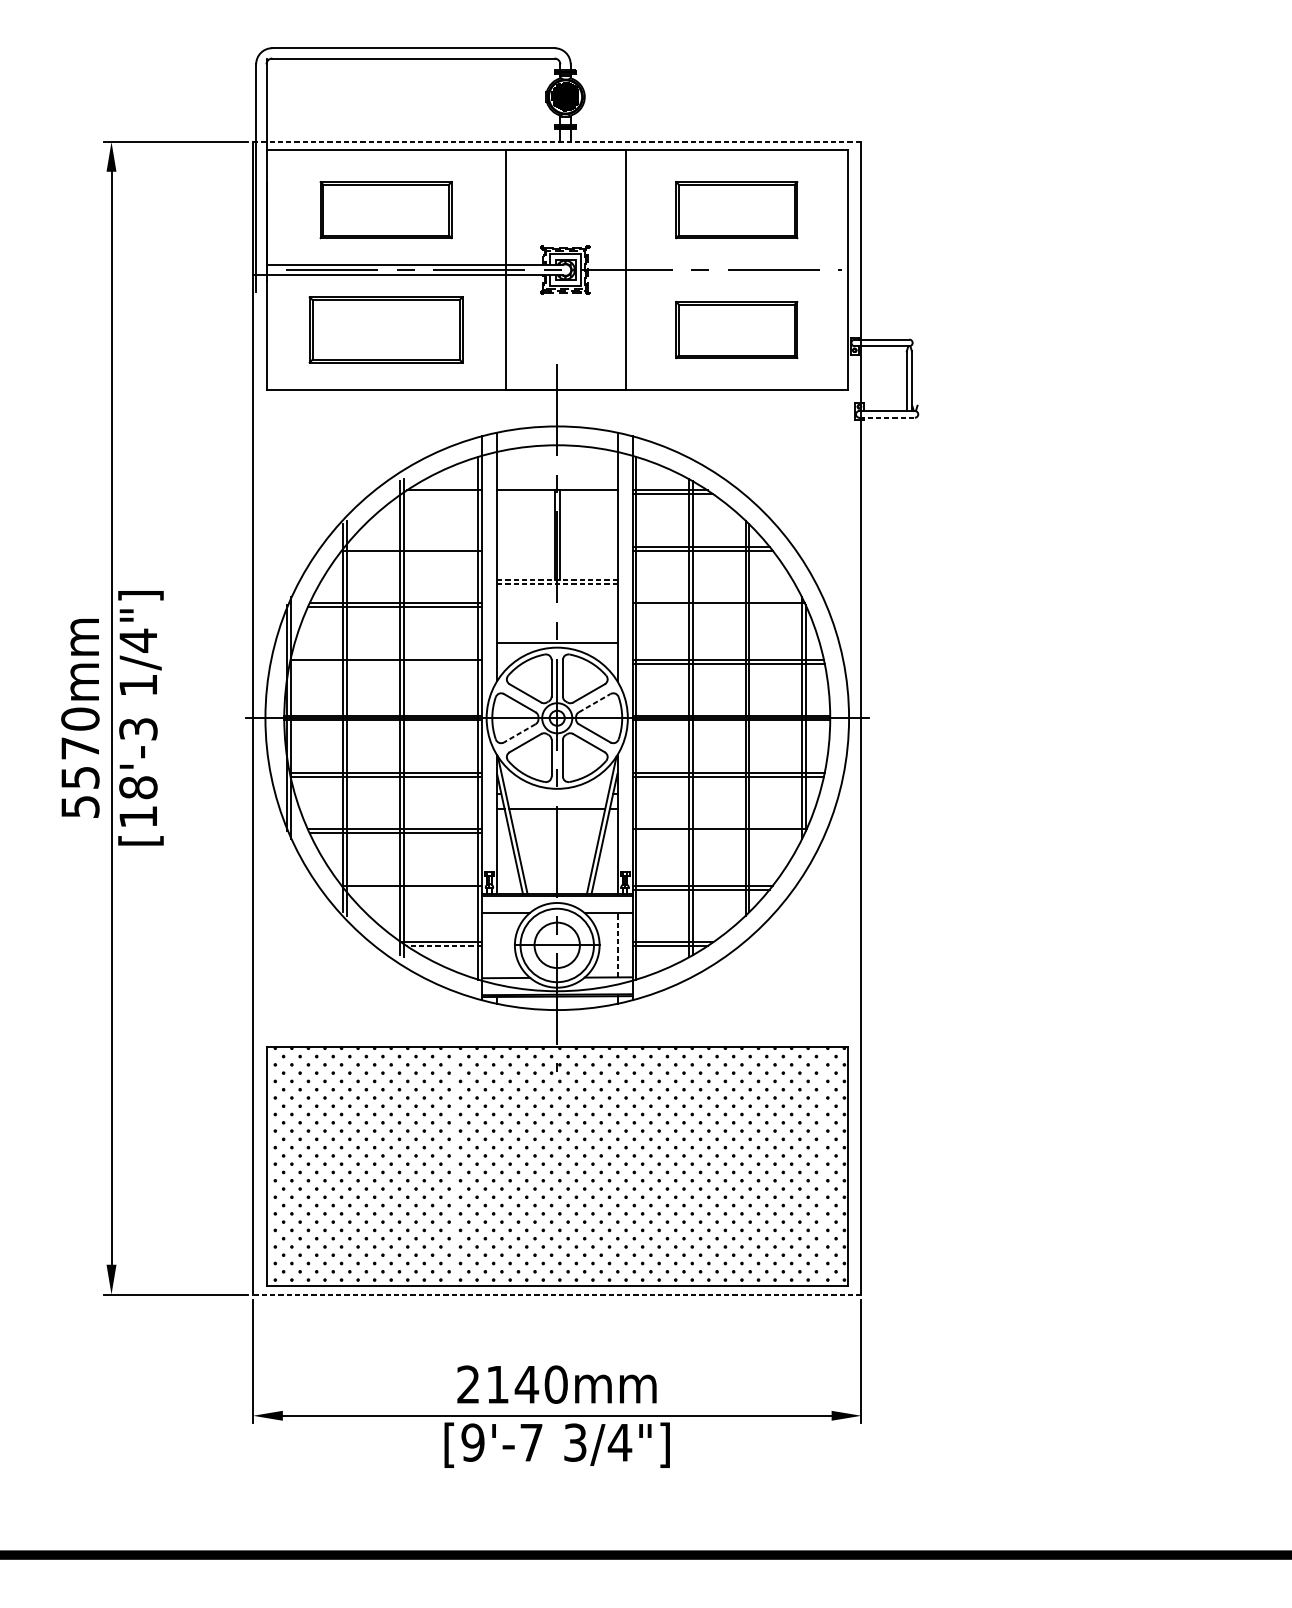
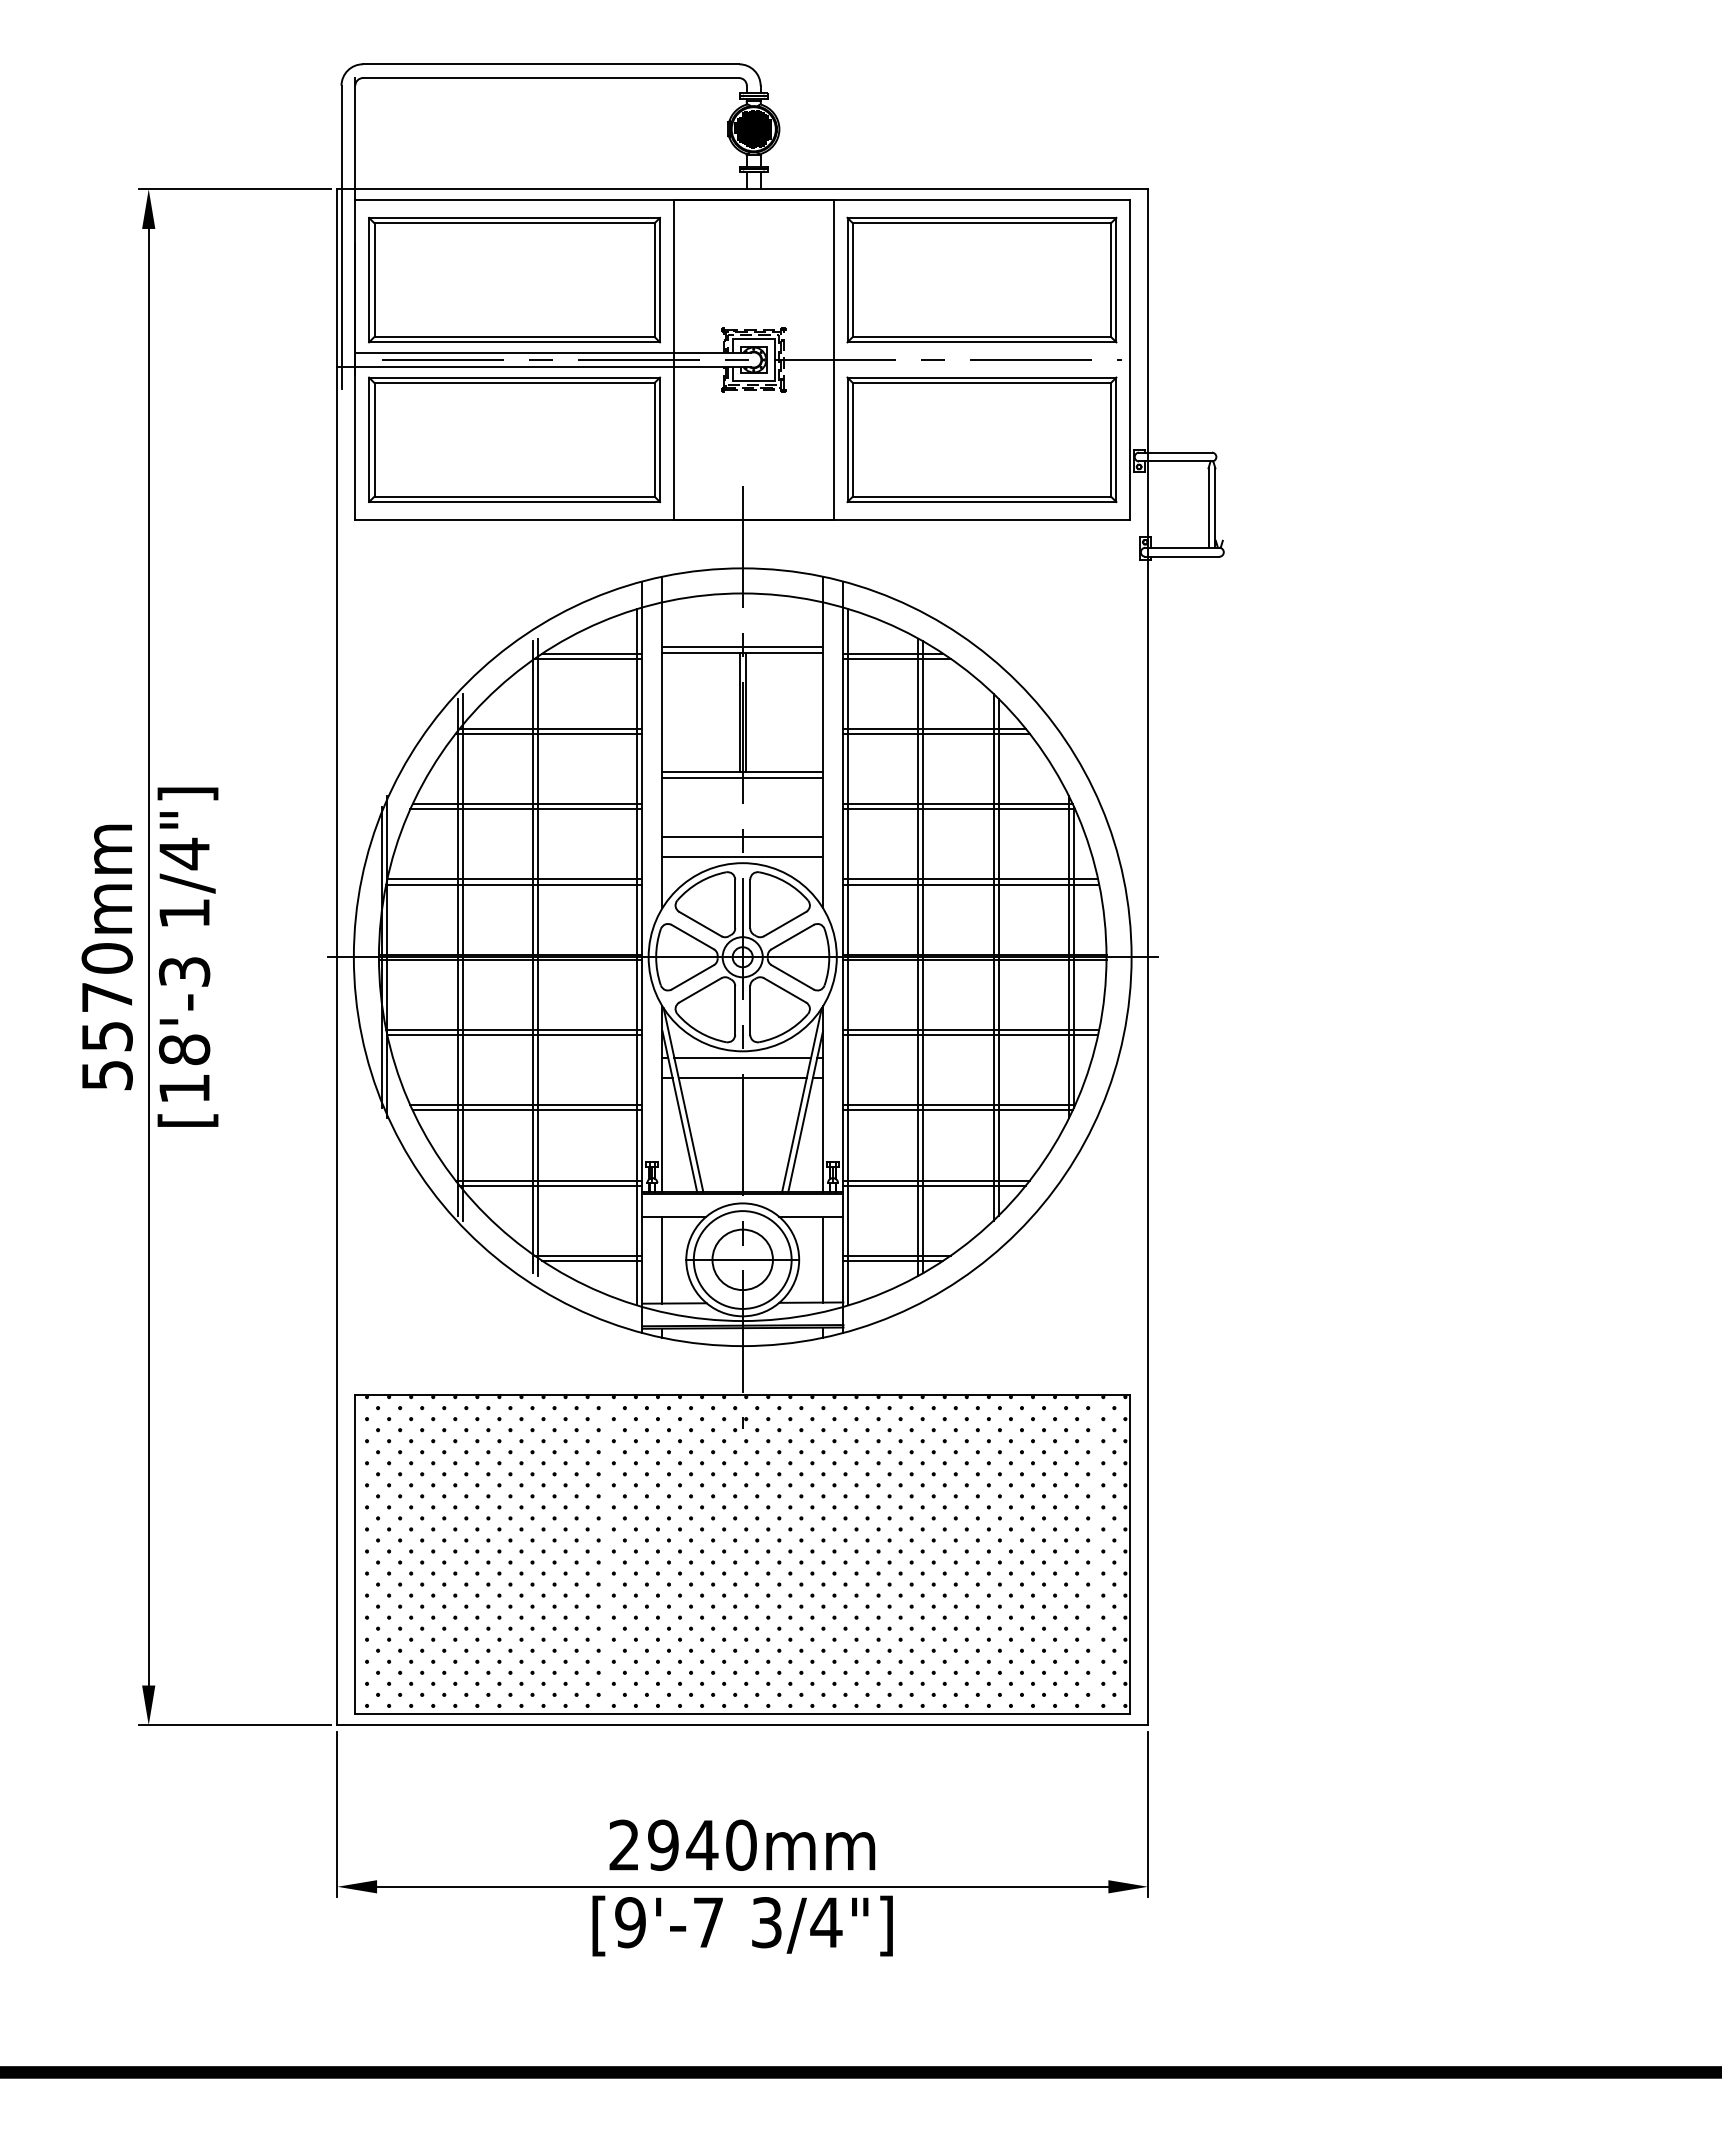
line: (557, 142) -> (743, 189), dashed -> solid
part: (385, 209) -> (514, 279), size x1.67
part: (736, 209) -> (981, 279), size x1.67
part: (385, 329) -> (514, 439), size x1.43
part: (736, 329) -> (981, 439), size x1.67
line: (887, 417) -> (1182, 556), dashed -> solid
line: (557, 485) -> (742, 647), added
line: (441, 494) -> (588, 658), added
line: (413, 546) -> (550, 728), added
line: (557, 579) -> (743, 772), dashed -> solid
line: (557, 584) -> (743, 778), dashed -> solid
line: (719, 607) -> (959, 809), added
line: (557, 627) -> (742, 836), added
line: (385, 663) -> (514, 884), added
line: (595, 702) -> (793, 936), dashed -> solid
line: (519, 733) -> (692, 977), dashed -> solid
line: (557, 793) -> (742, 1057), added
line: (718, 833) -> (957, 1110), added
line: (413, 889) -> (550, 1185), added
line: (443, 945) -> (591, 1260), dashed -> solid
line: (497, 945) -> (662, 1260), added
line: (617, 945) -> (823, 1259), dashed -> solid
line: (557, 1294) -> (742, 1725), dashed -> solid
text: (497, 1384) -> (663, 1844), 2140mm -> 2940mm

